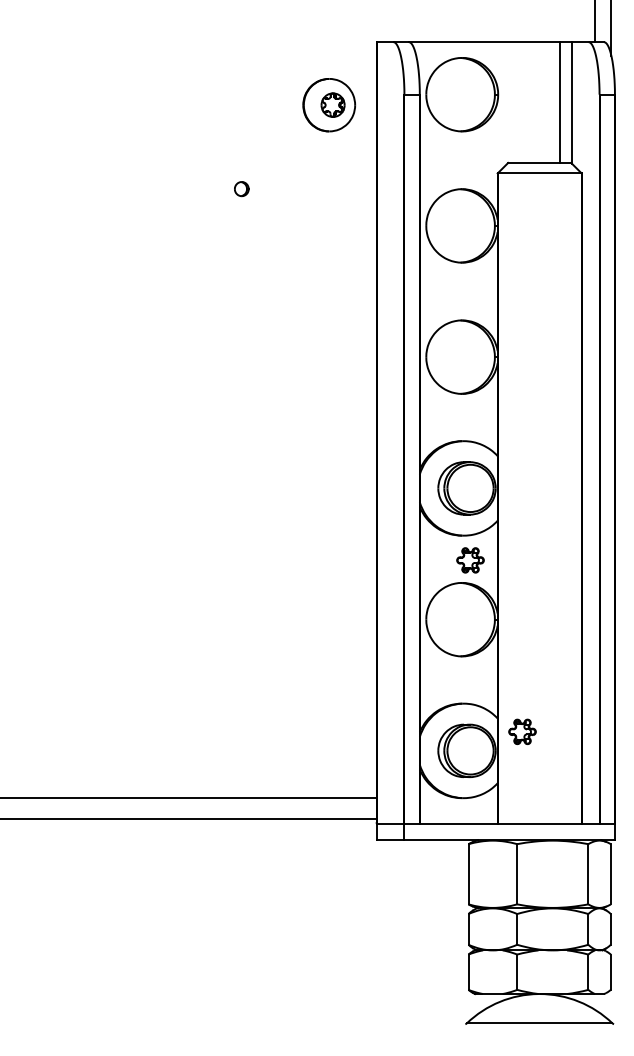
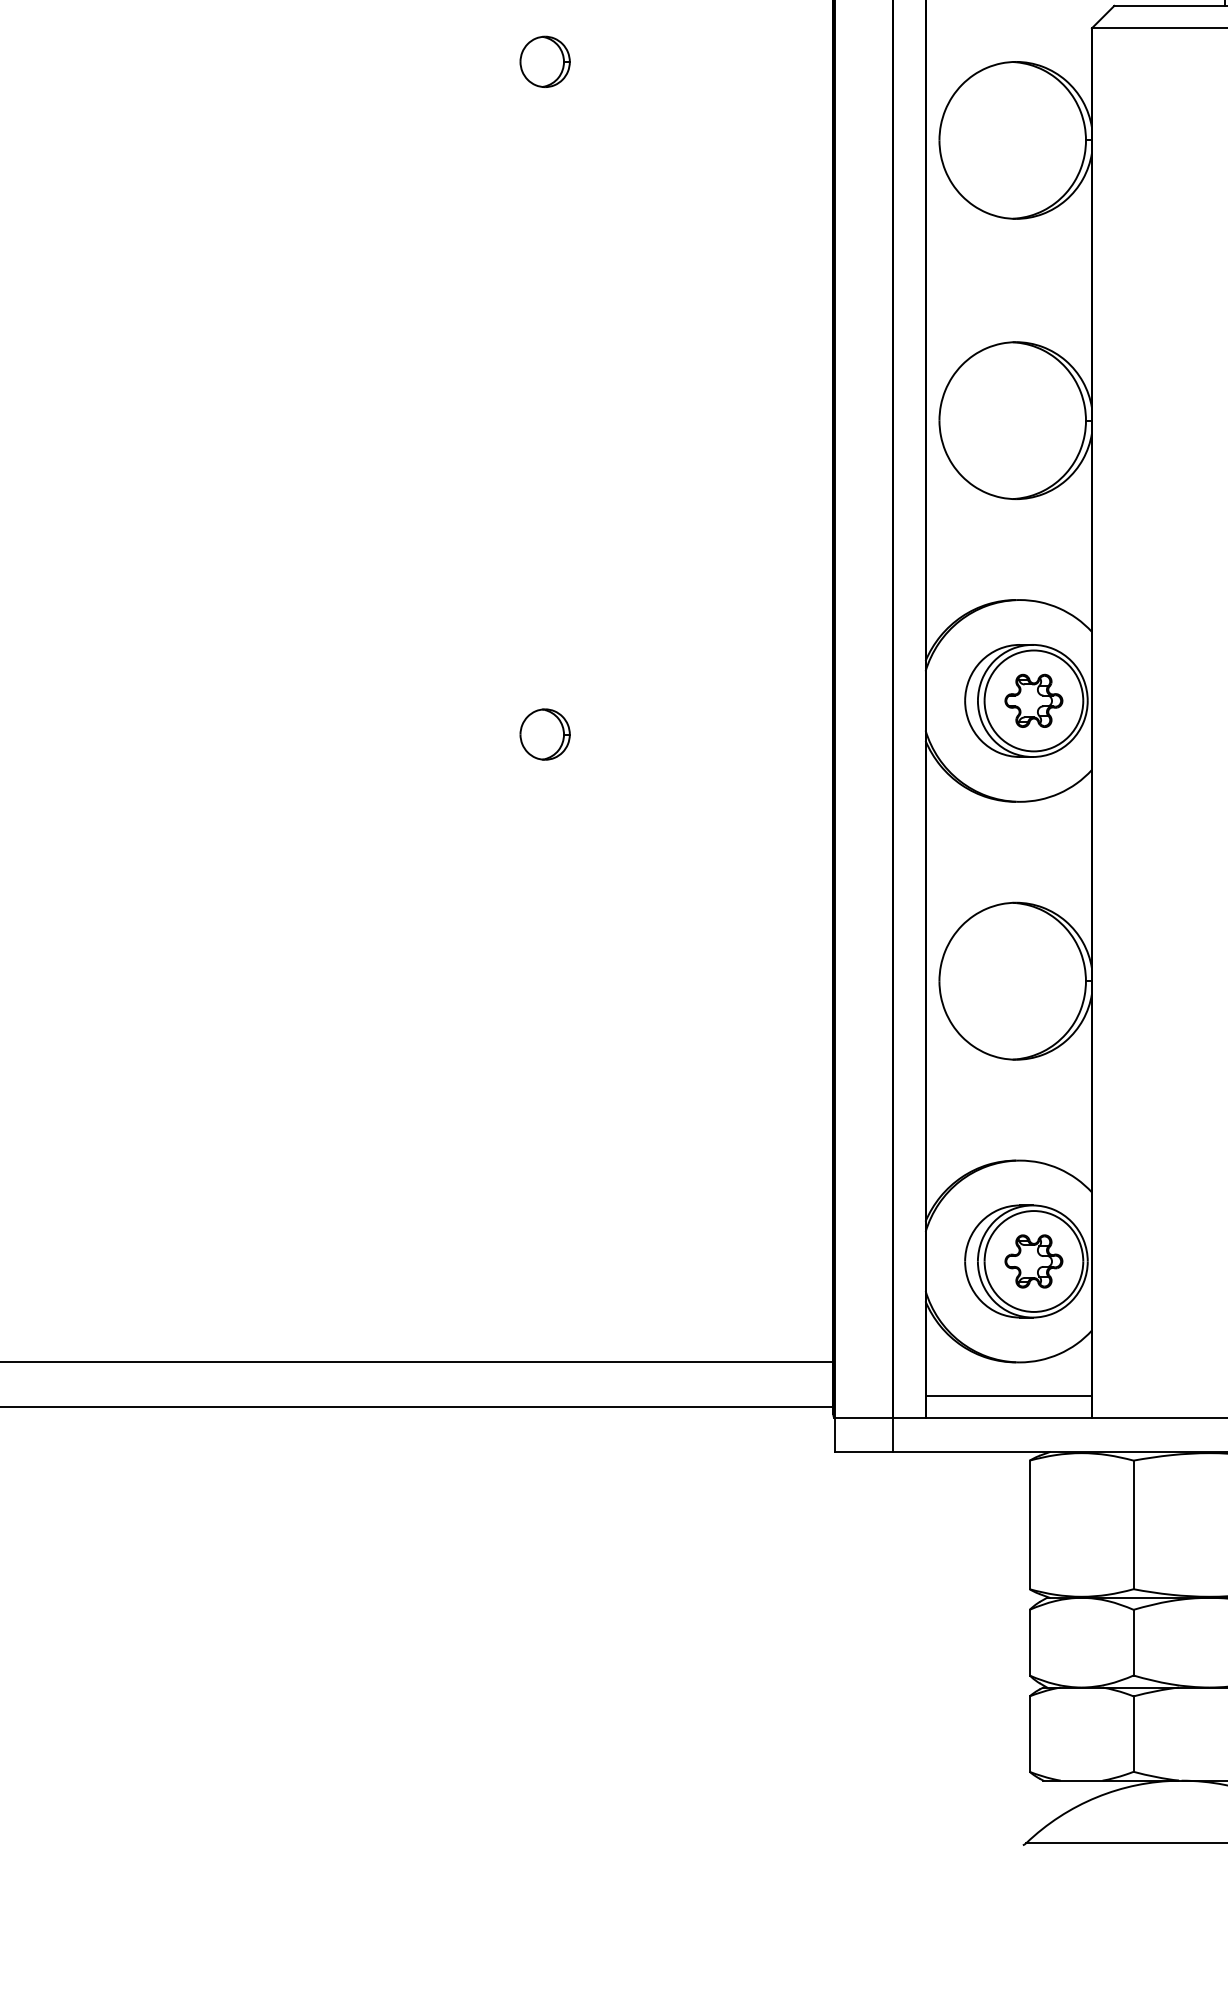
part: (241, 188) -> (544, 60), size x1.67
part: (241, 503) -> (544, 733), added
part: (470, 560) -> (1033, 701), moved
part: (522, 731) -> (1033, 1260), moved
line: (458, 813) -> (1008, 1395), added

